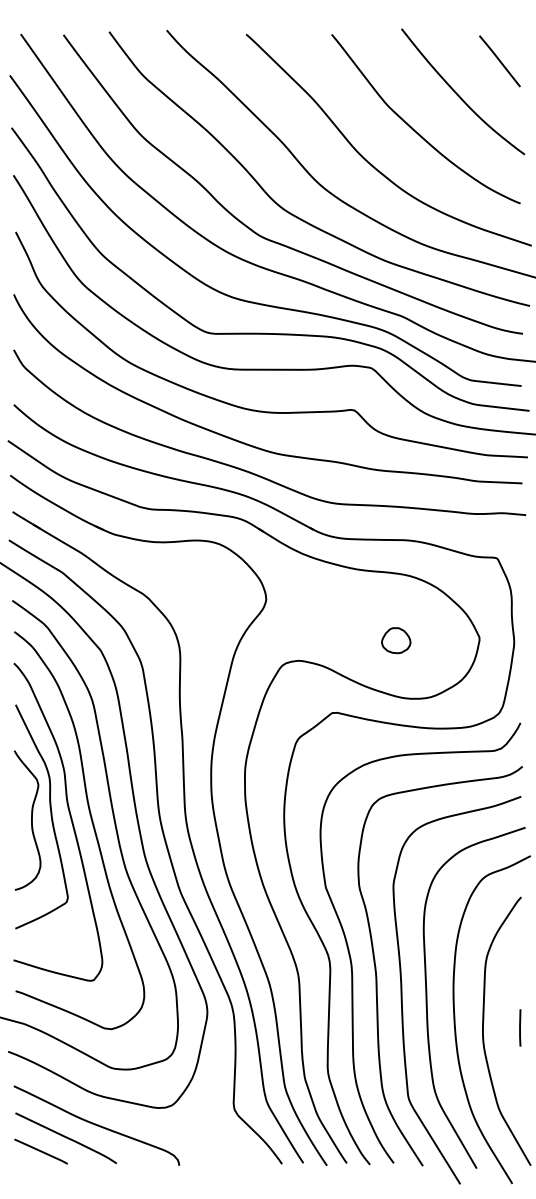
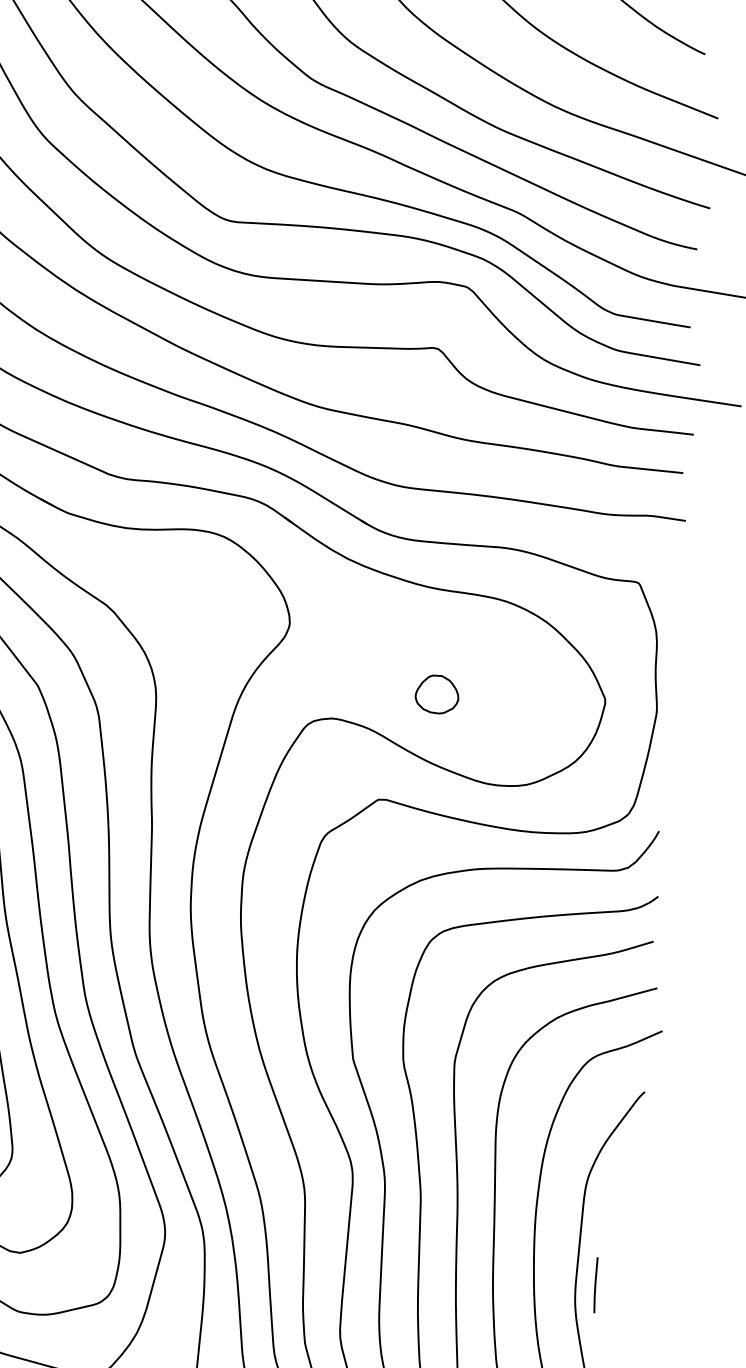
part: (396, 640) -> (437, 694), moved
line: (520, 1027) -> (596, 1284), moved

